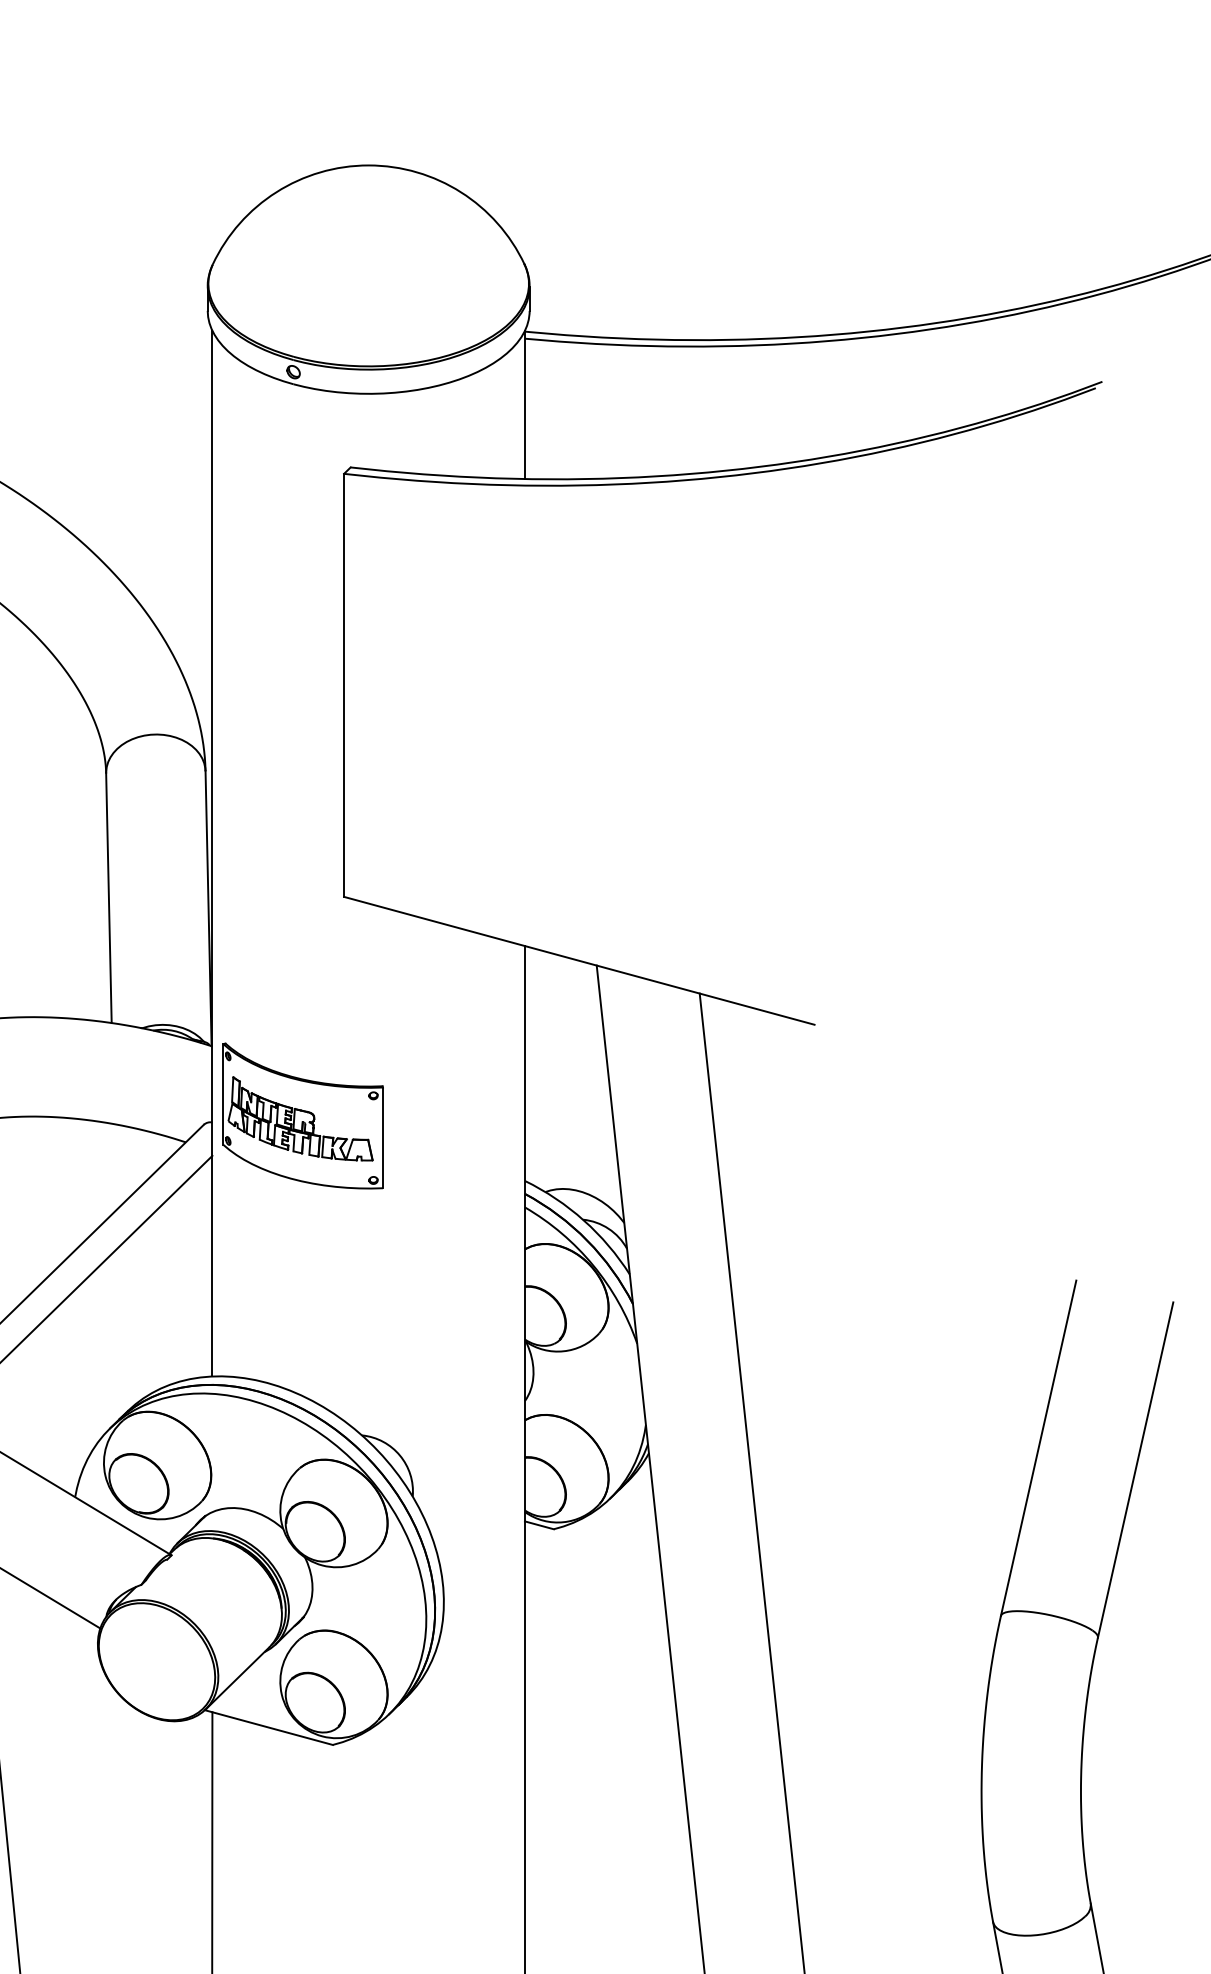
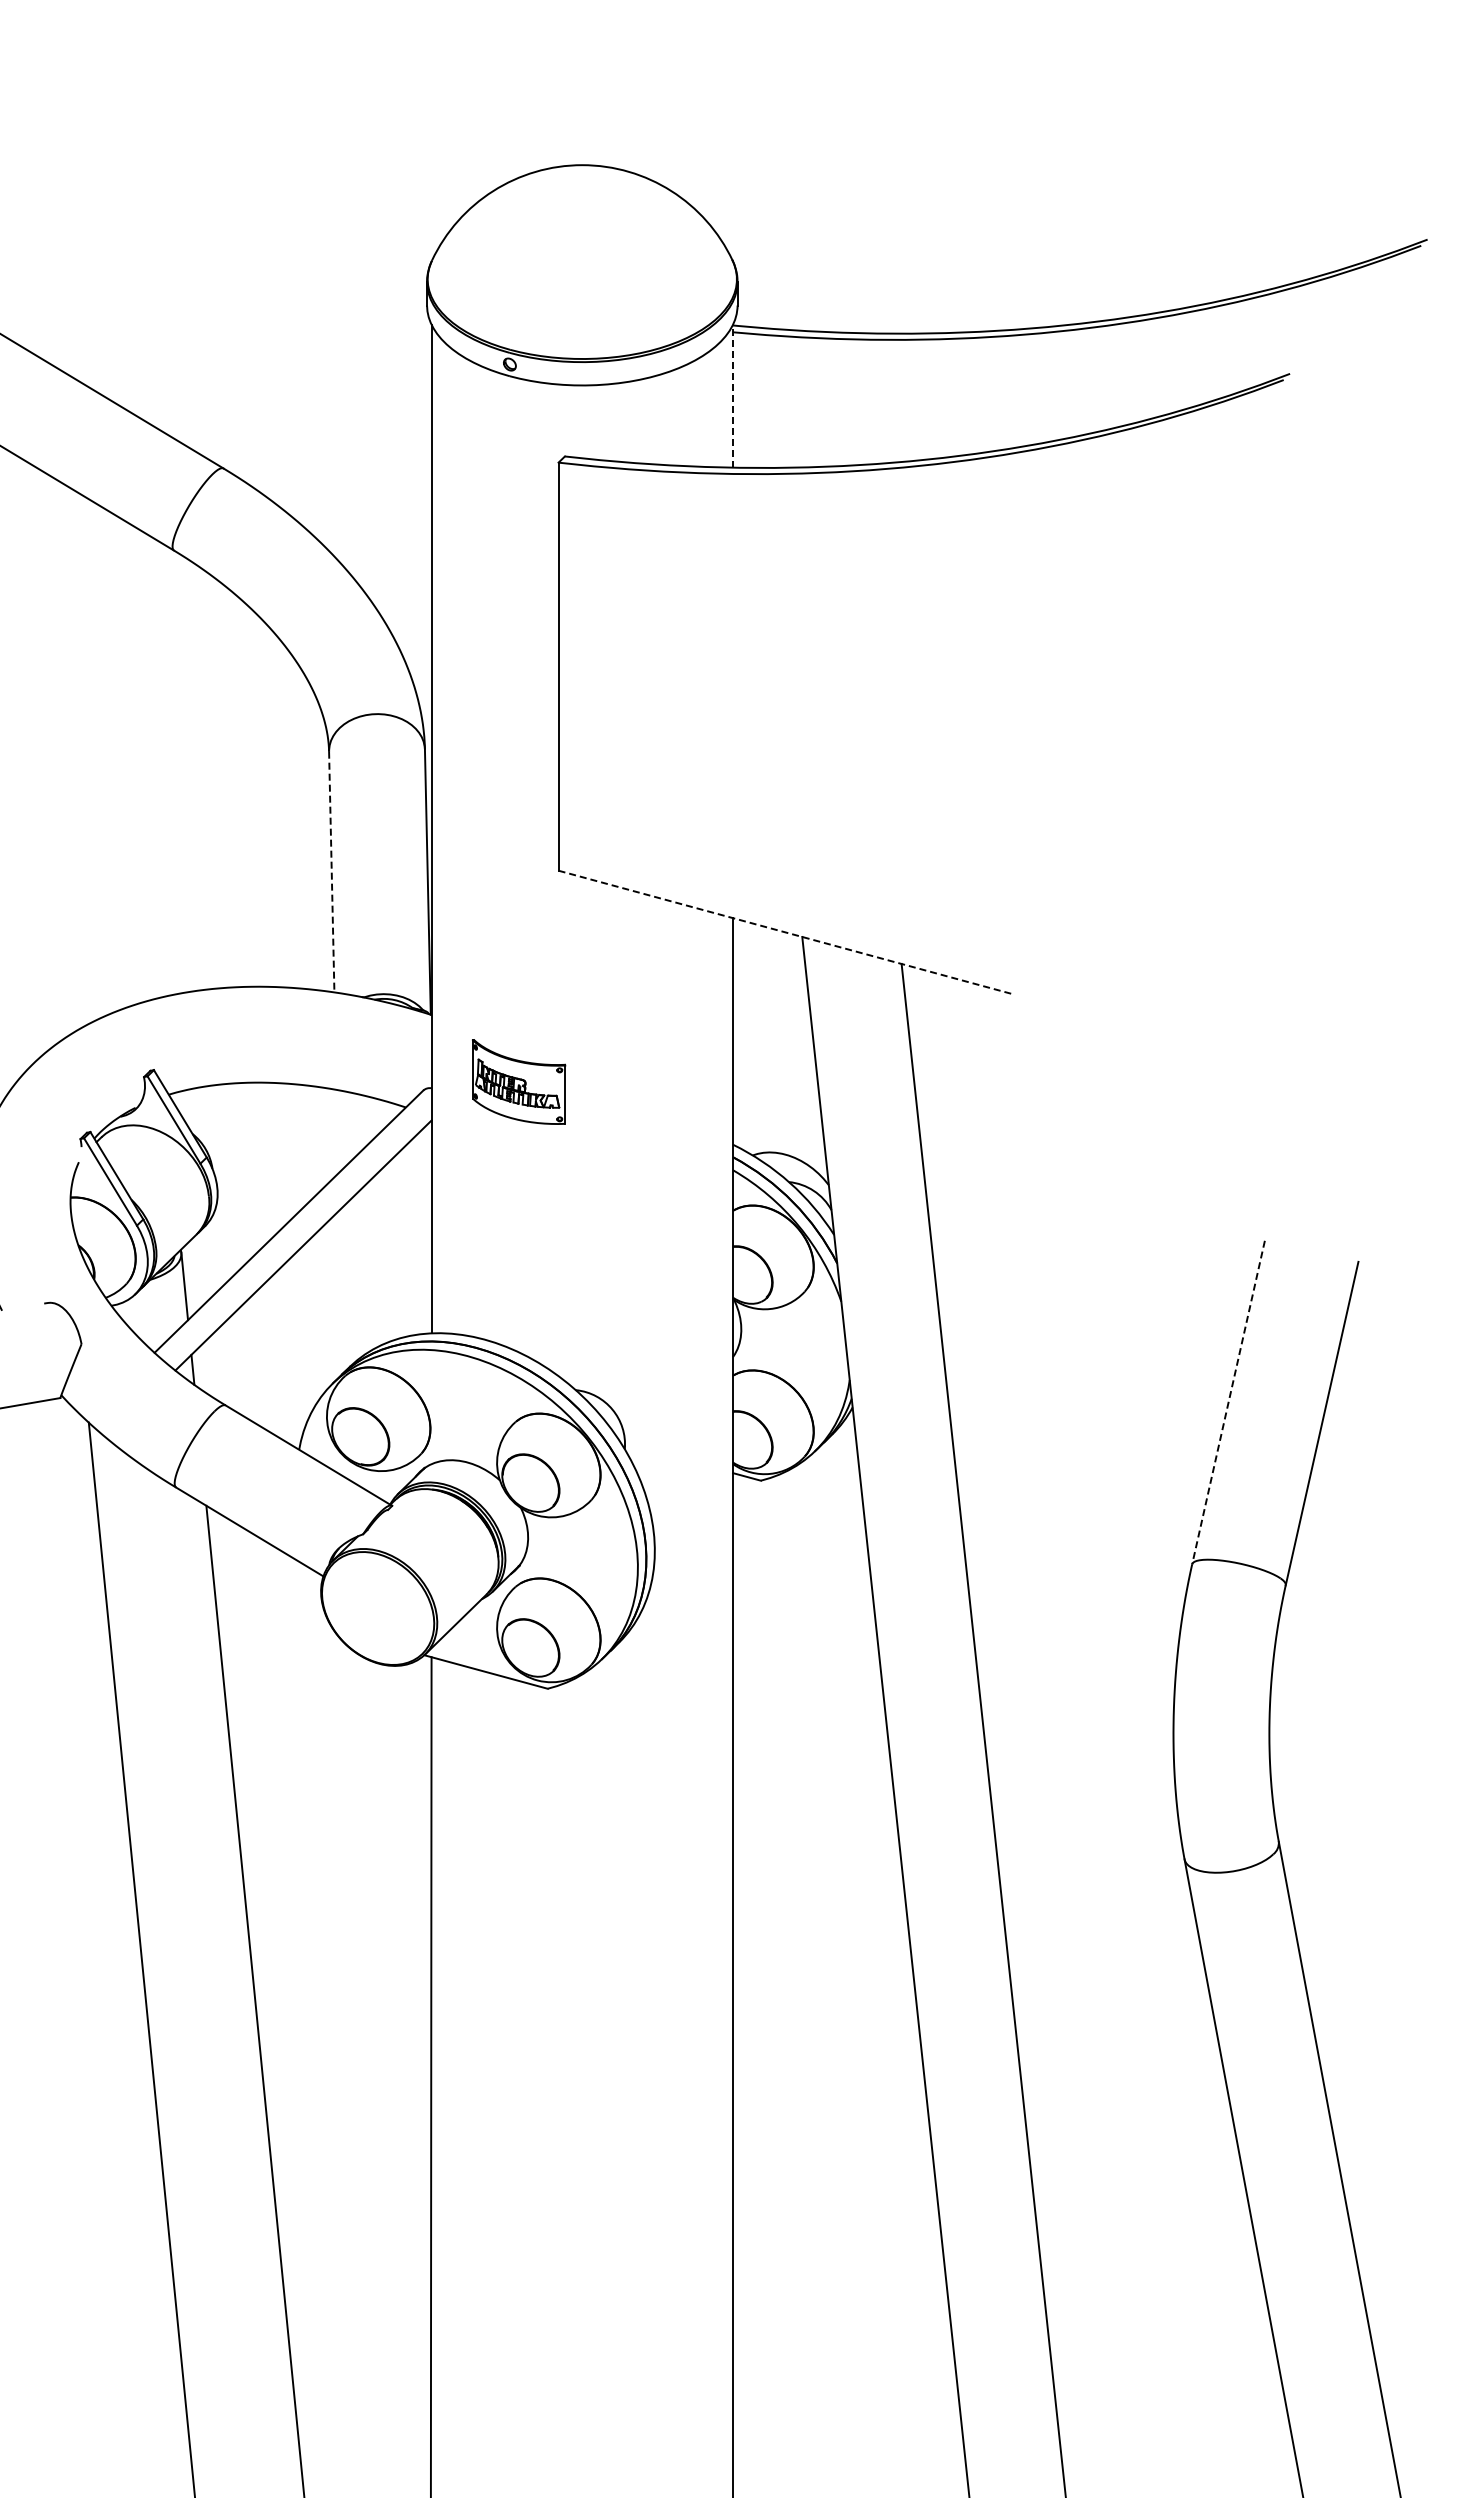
line: (525, 404) -> (733, 395), solid -> dashed
line: (108, 898) -> (331, 872), solid -> dashed
line: (579, 960) -> (785, 932), solid -> dashed
part: (302, 1115) -> (518, 1081), size x0.6
line: (1038, 1448) -> (1228, 1402), solid -> dashed

